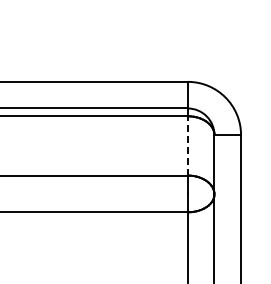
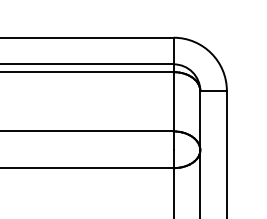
line: (187, 145) -> (173, 101), dashed -> solid

